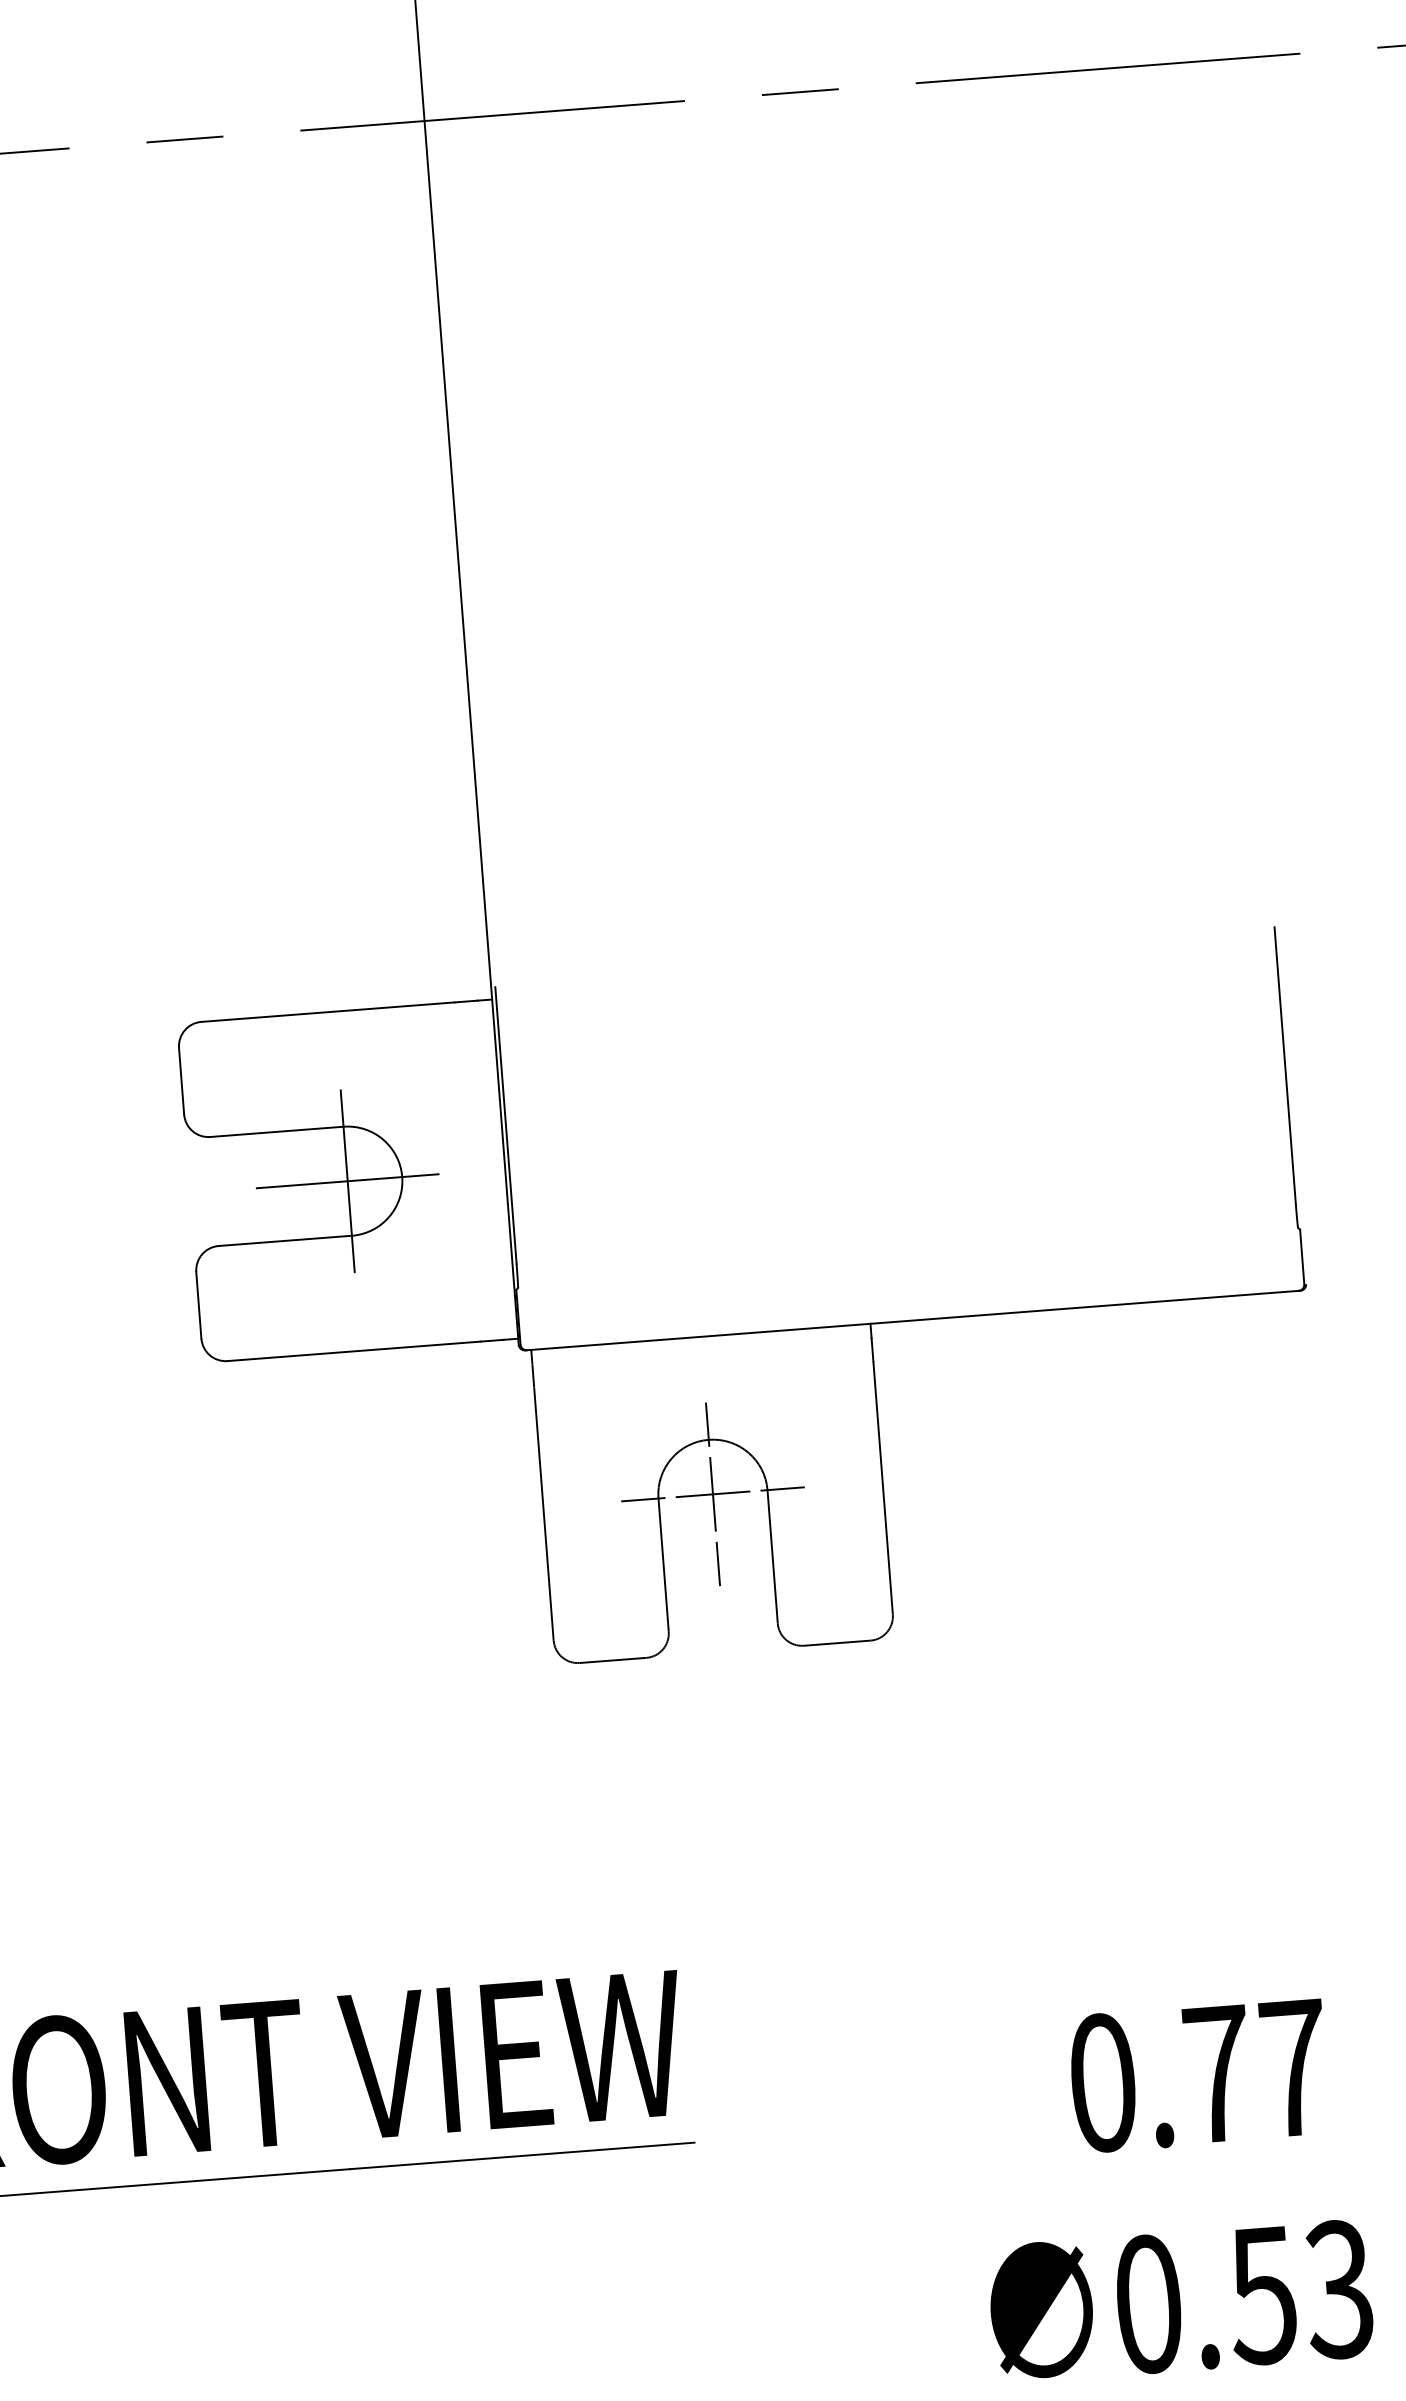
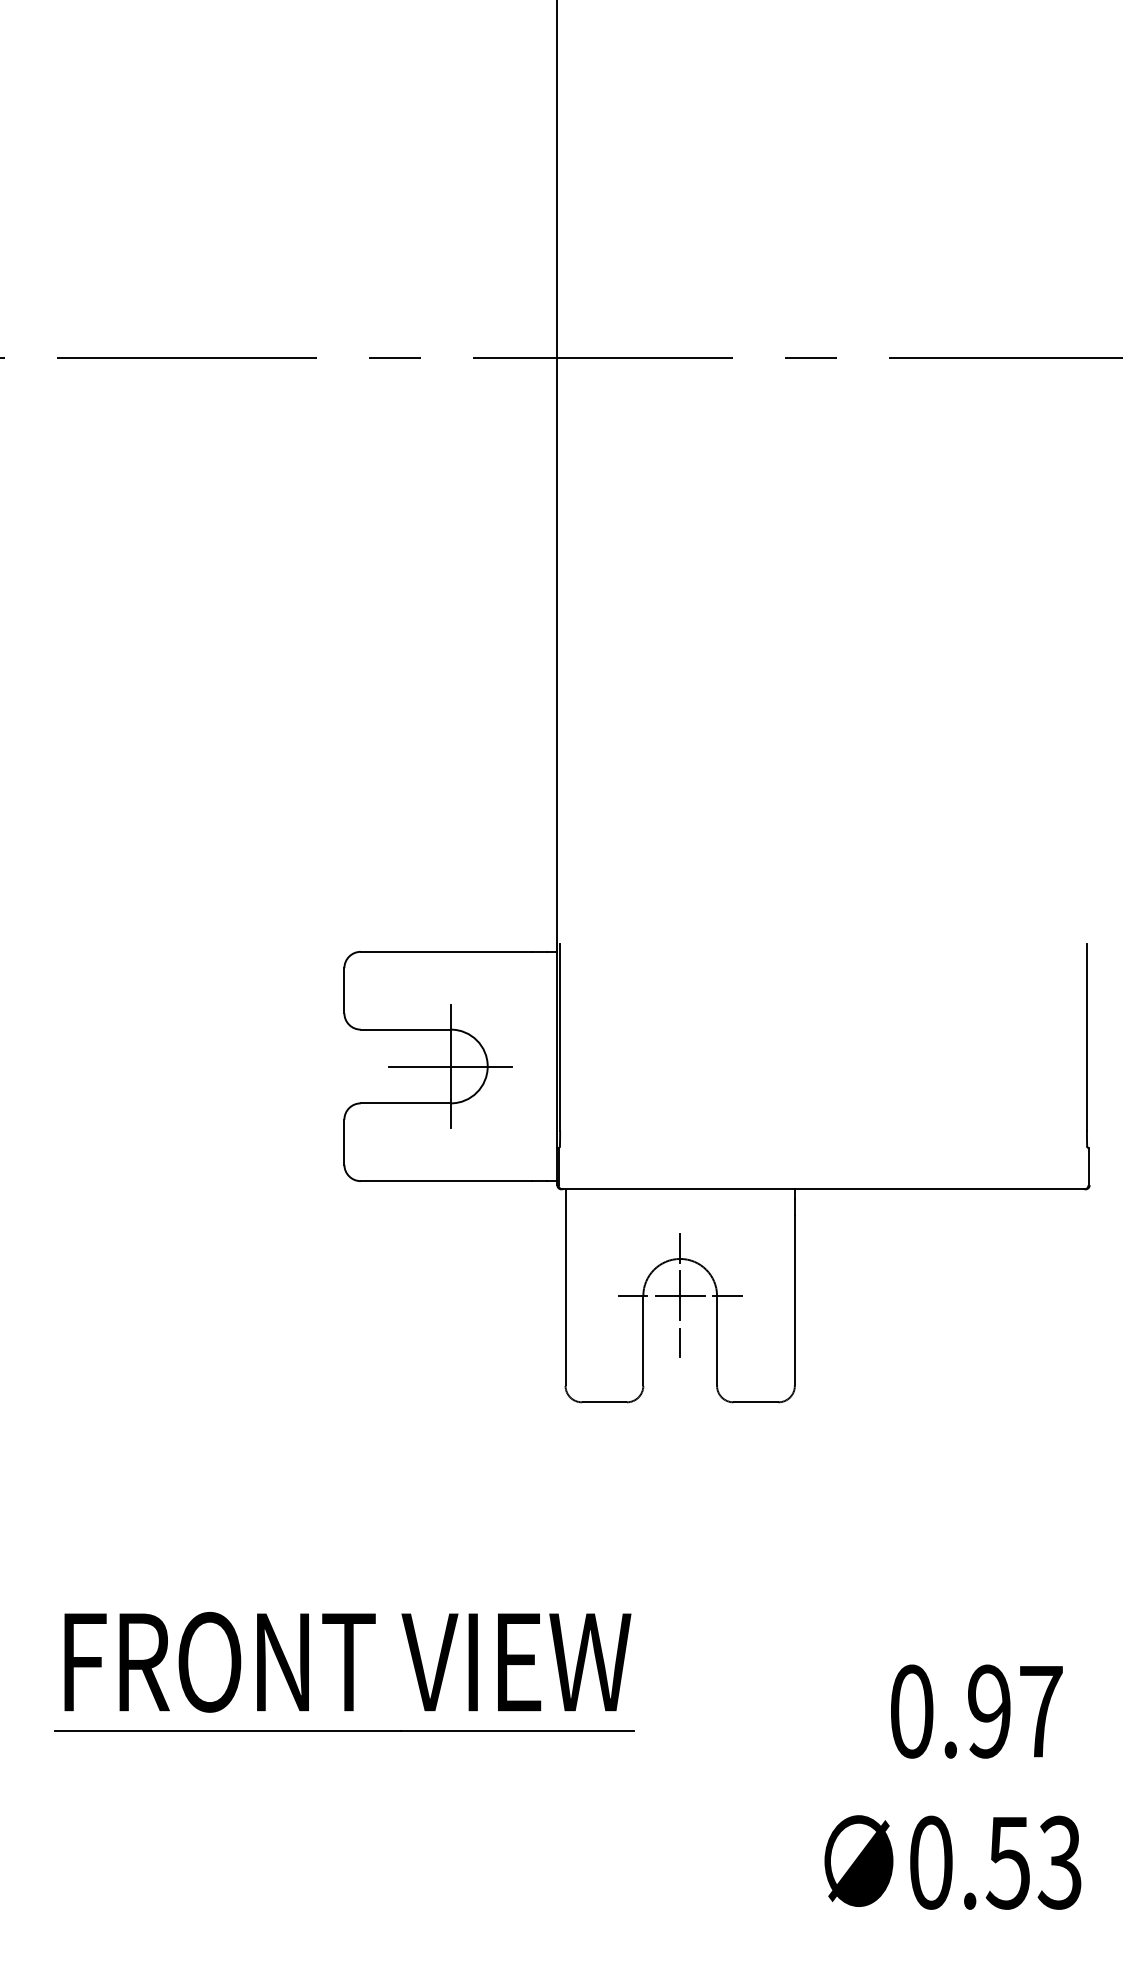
text: (1217, 2073) -> (989, 1711), 0.77 -> 0.97

